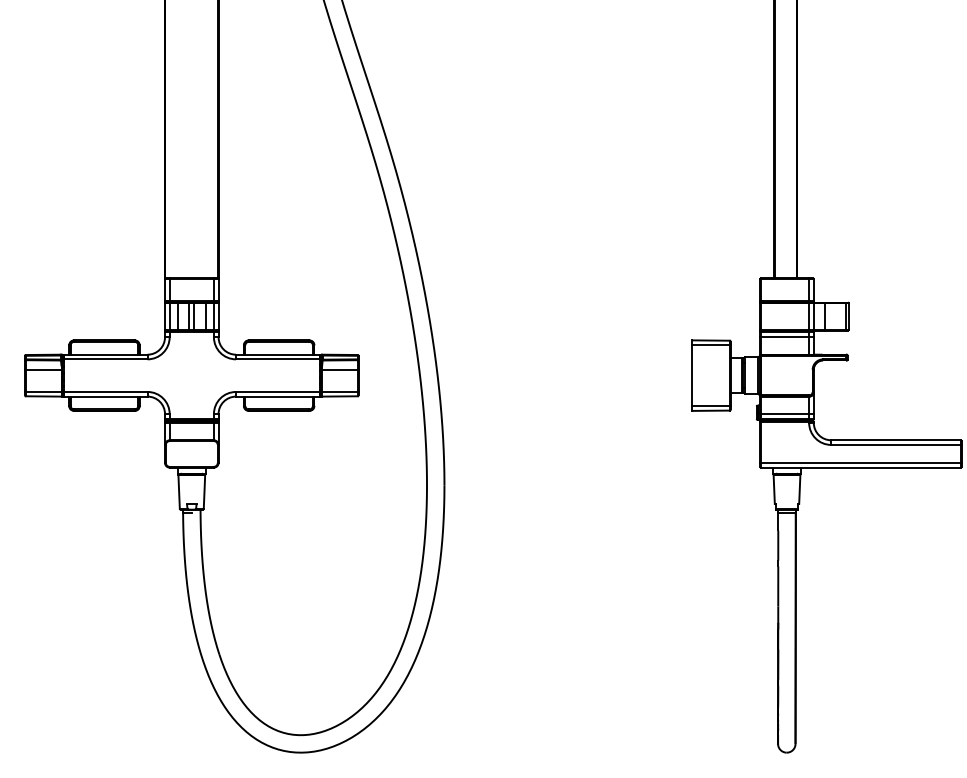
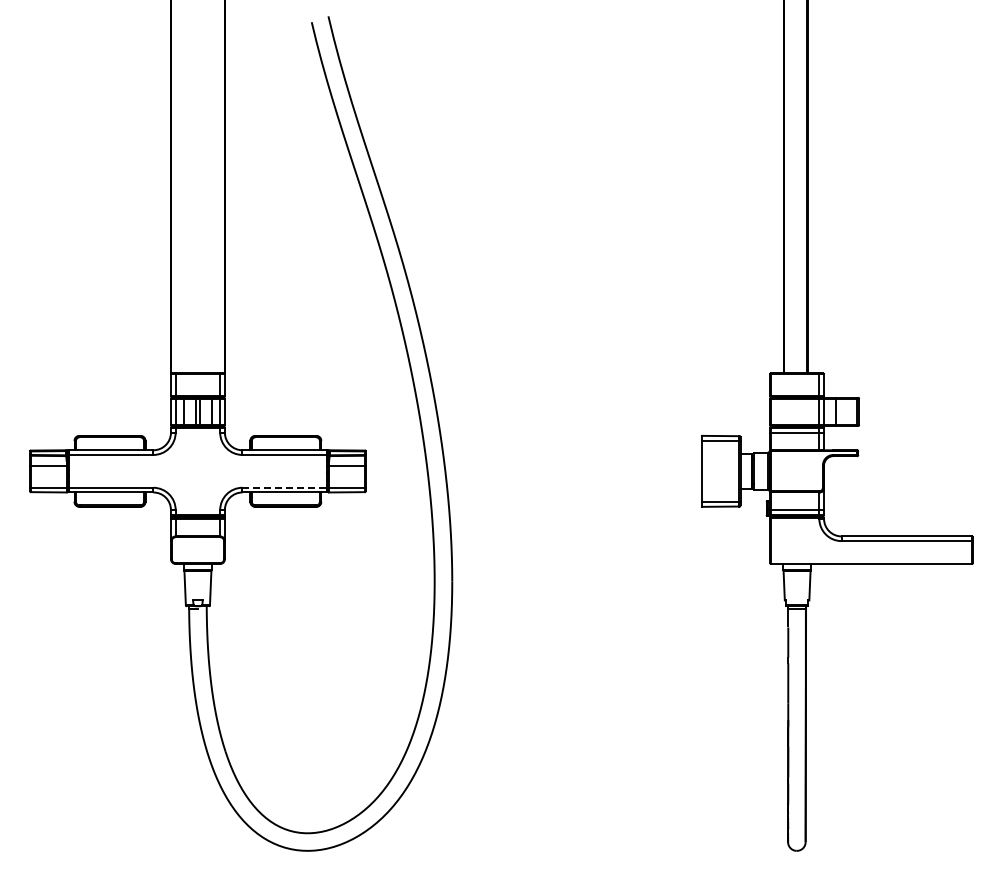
line: (278, 391) -> (285, 487), solid -> dashed
line: (860, 463) -> (871, 559), removed

